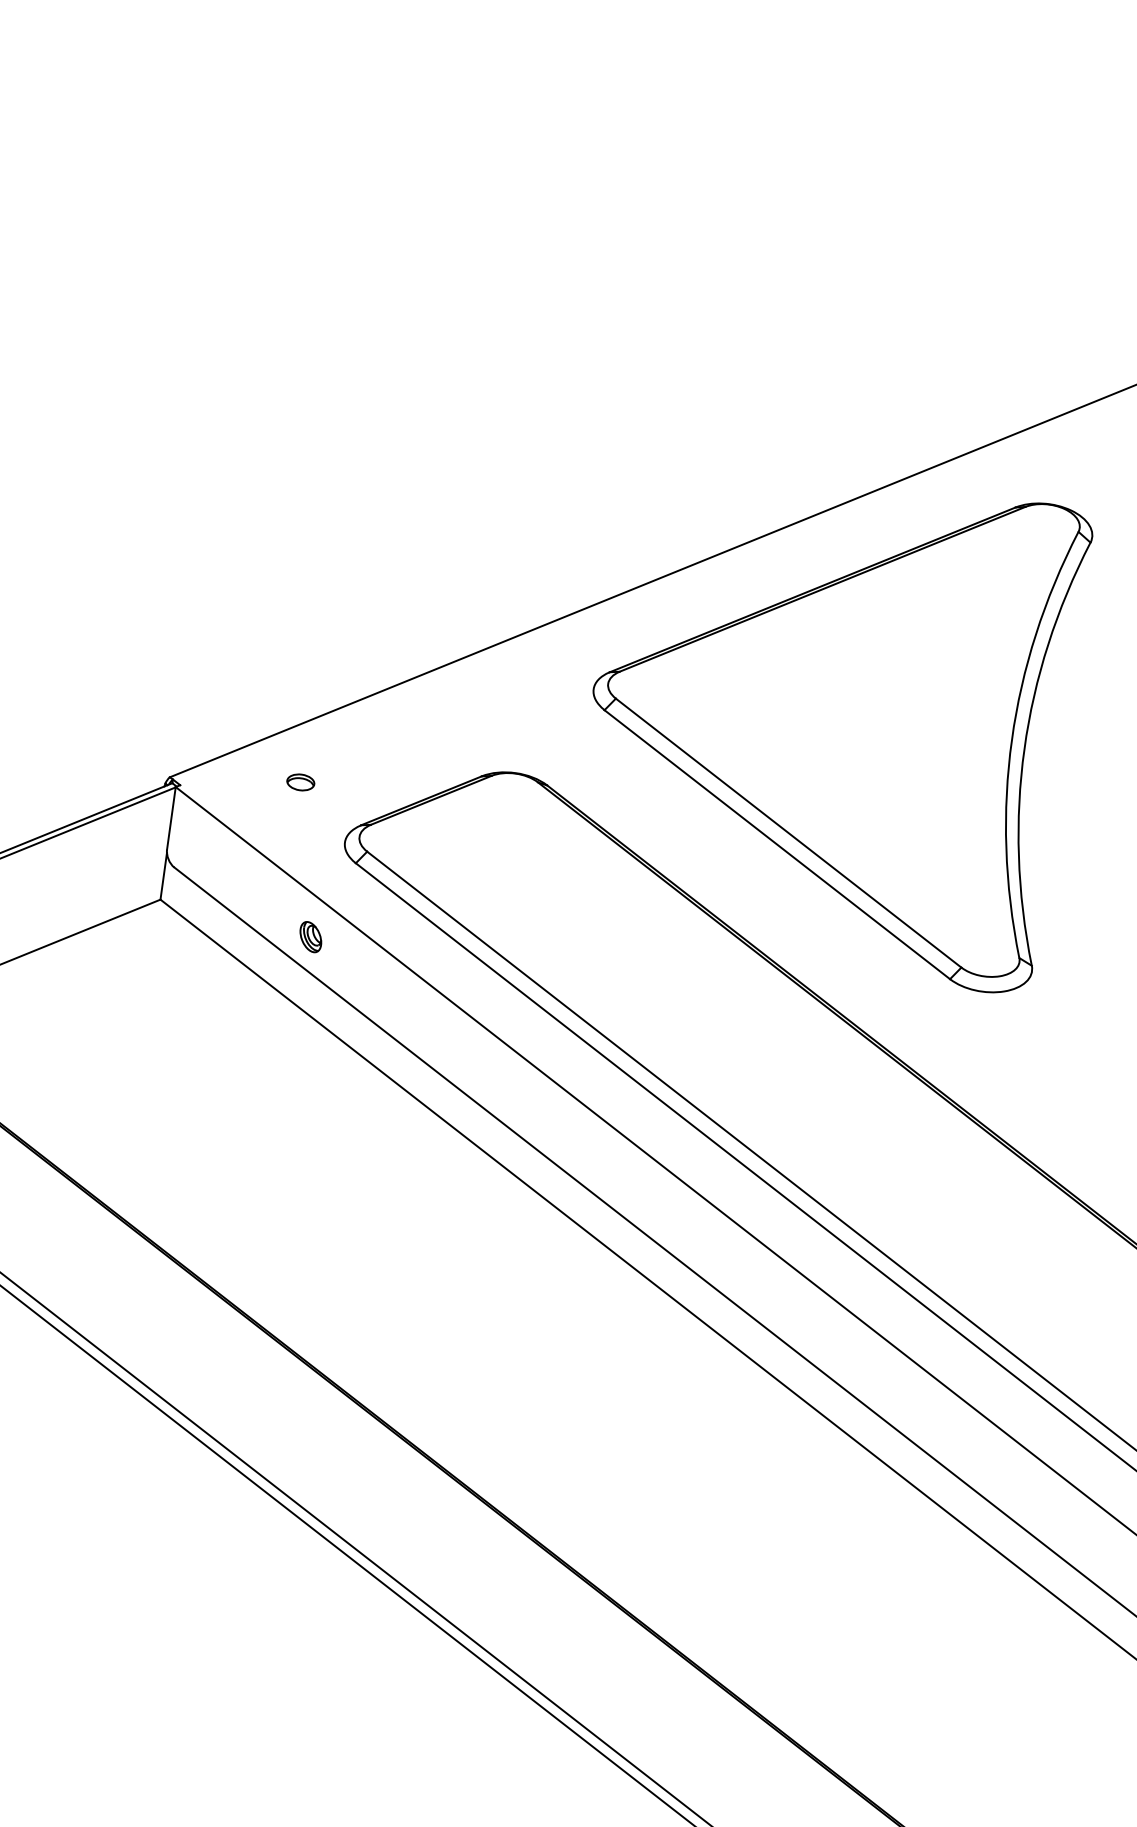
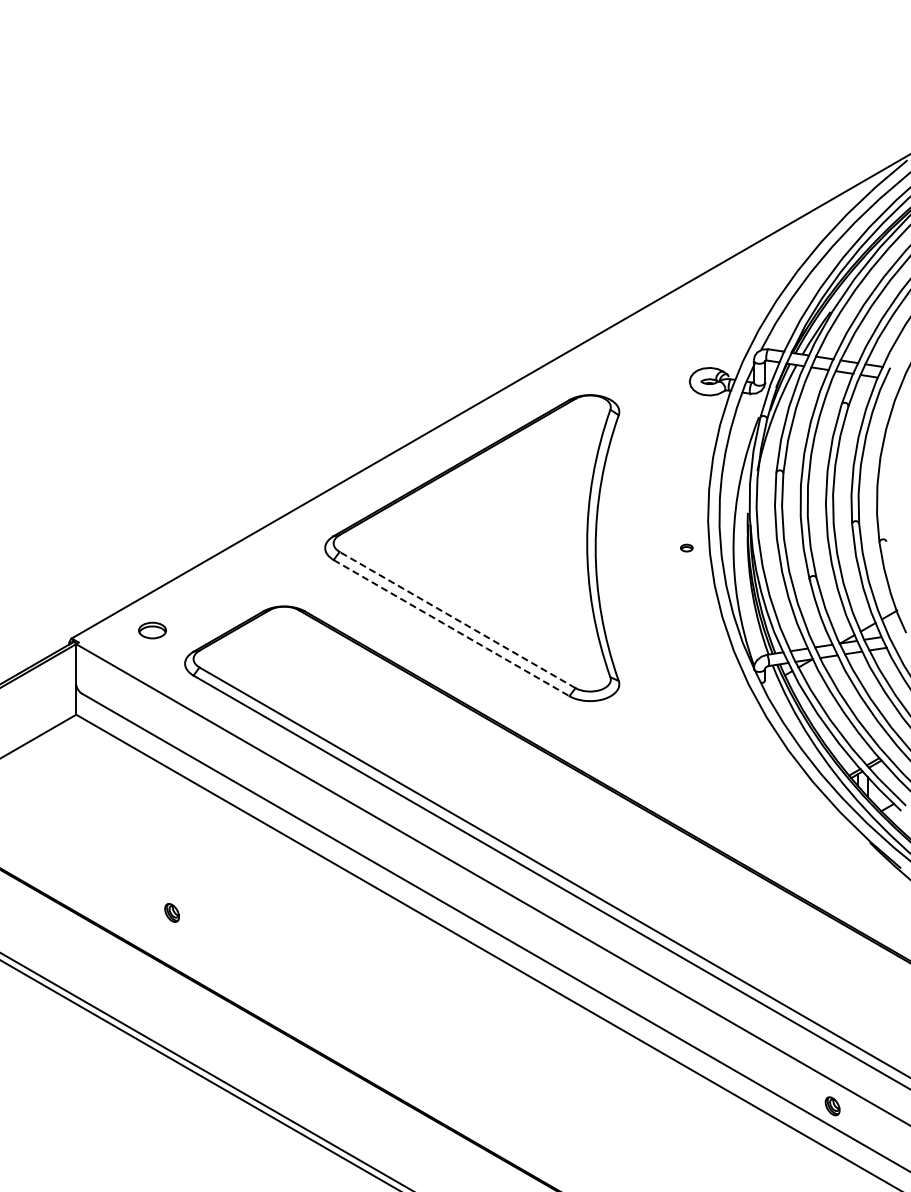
part: (300, 782) -> (152, 630), size x1.6
line: (788, 832) -> (457, 619), solid -> dashed
line: (778, 845) -> (452, 628), solid -> dashed
part: (309, 936) -> (171, 912), moved

